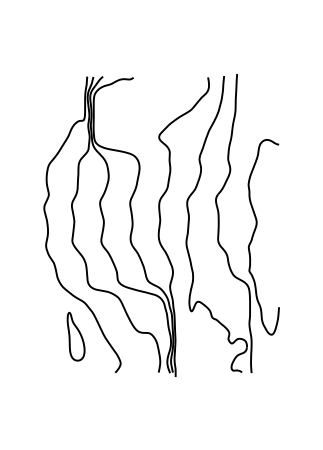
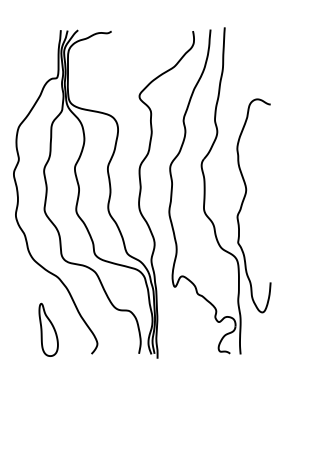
part: (75, 336) -> (48, 329), moved

